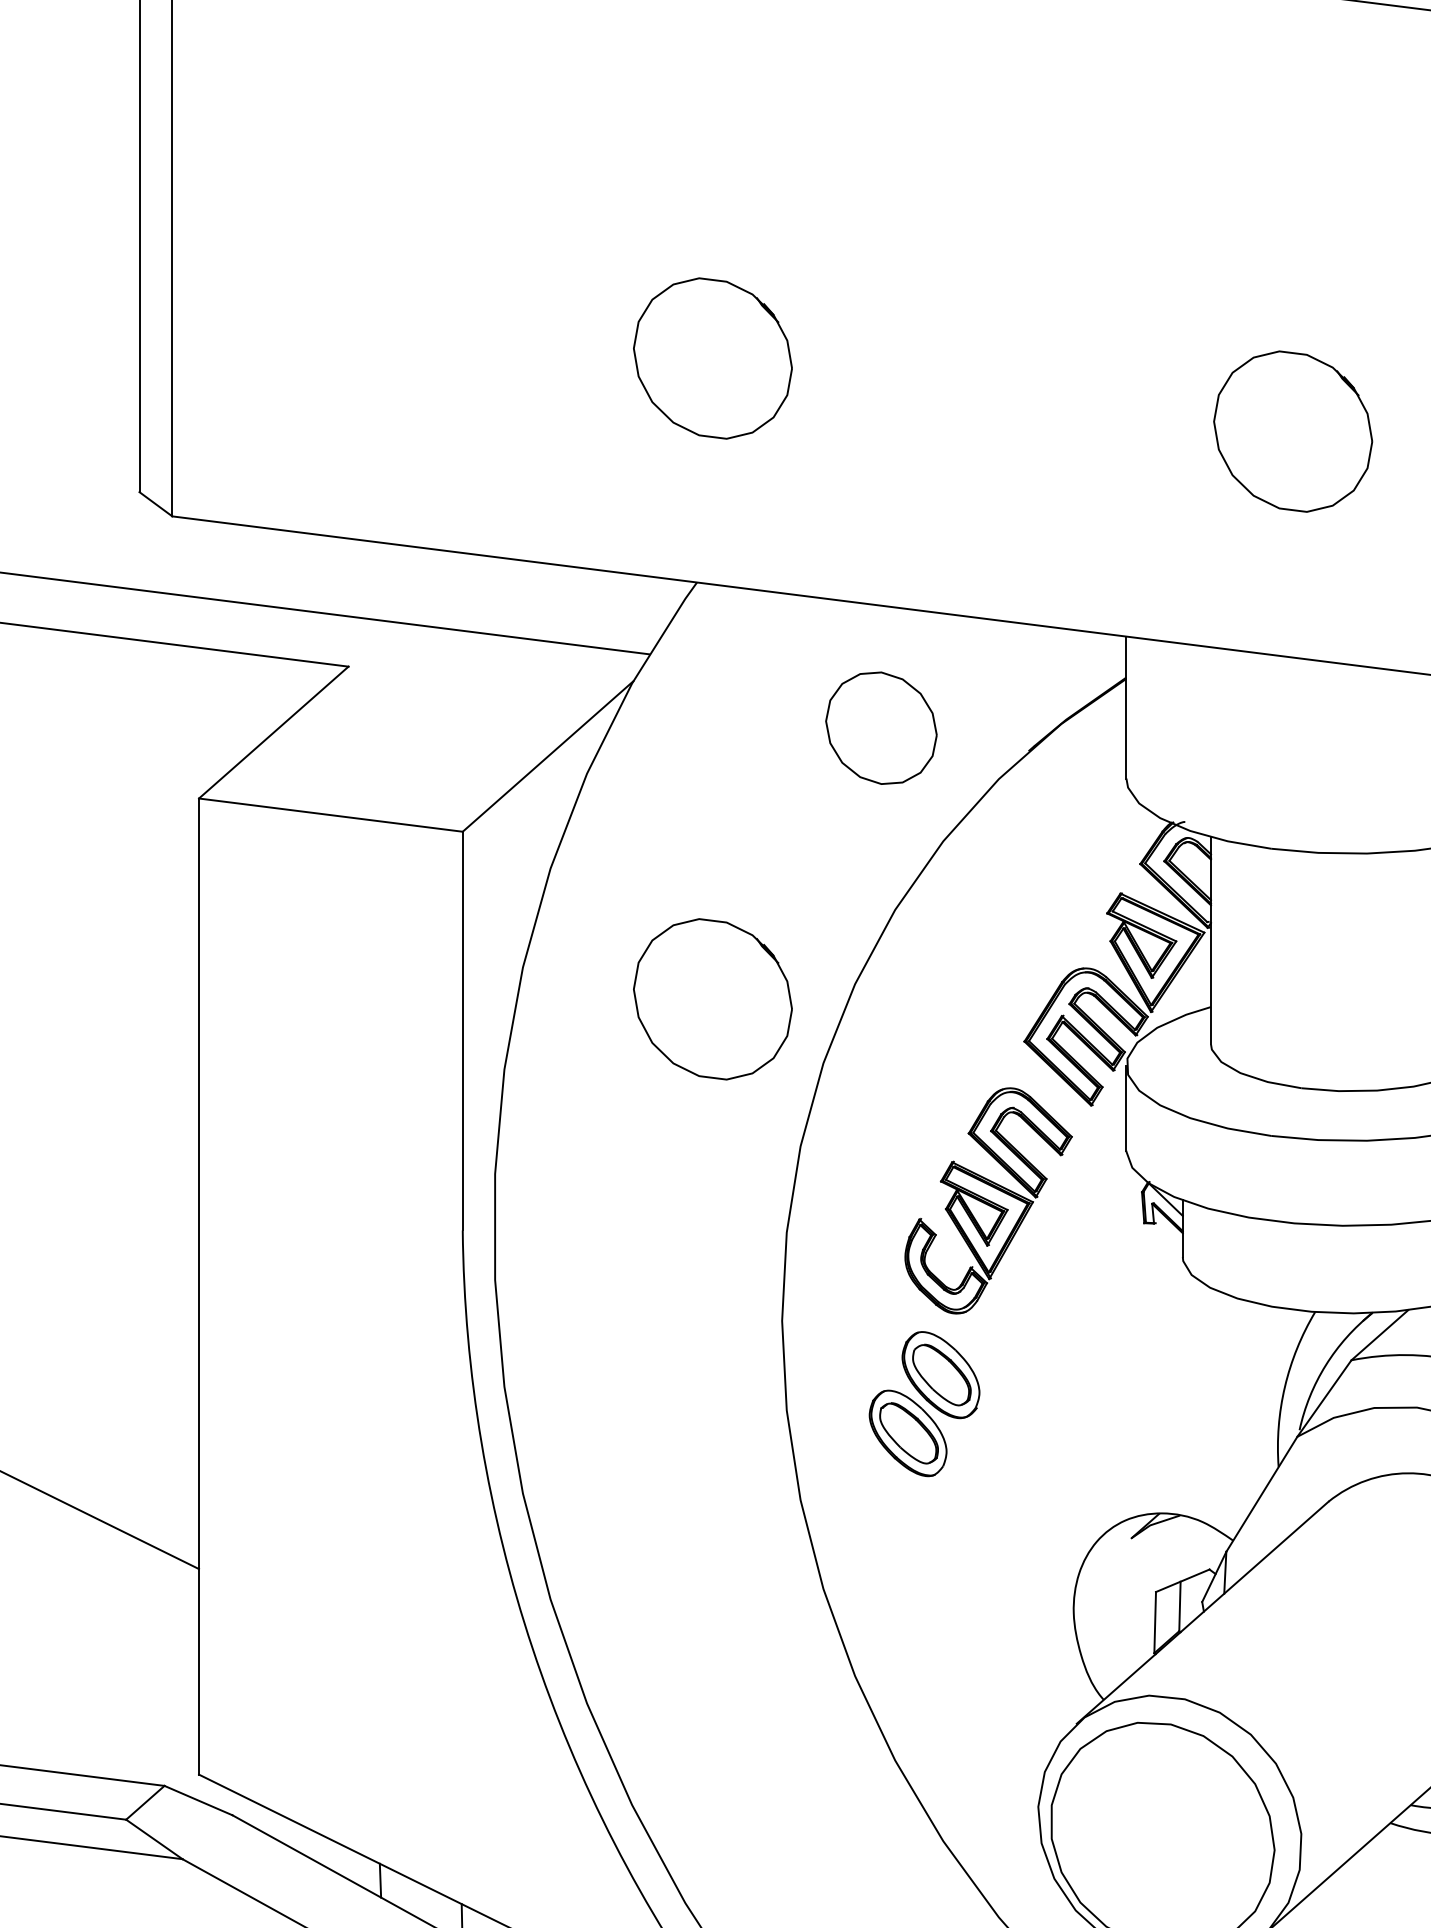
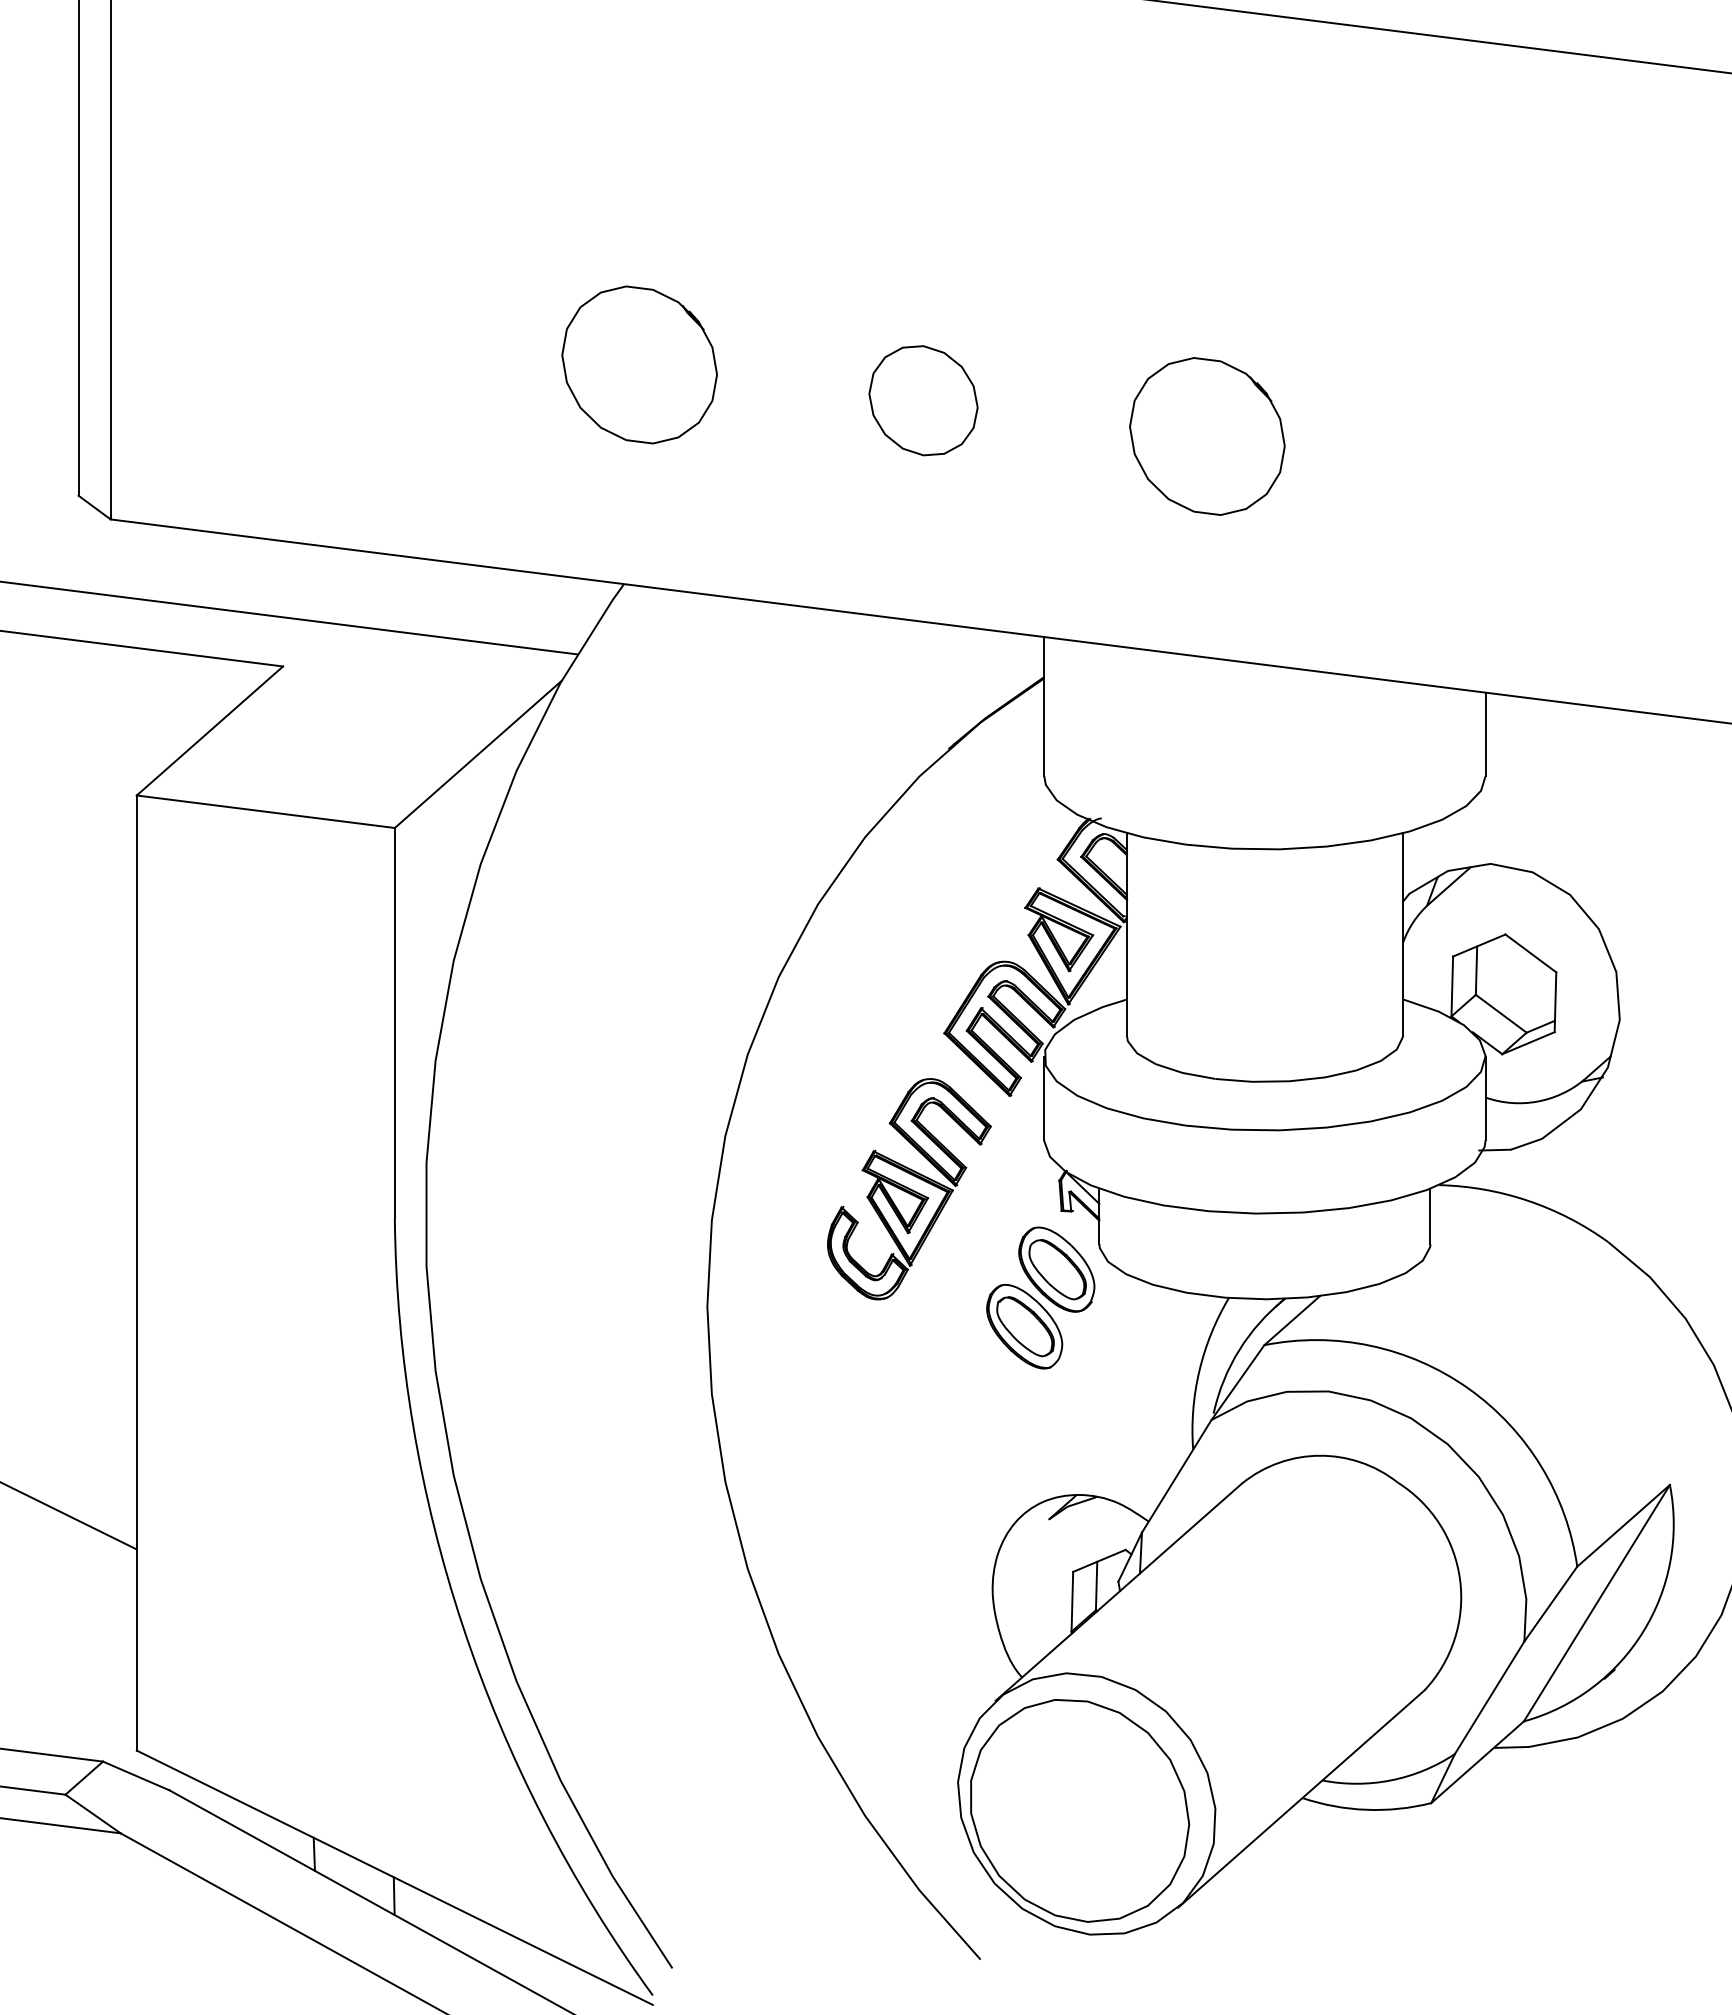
part: (881, 728) -> (923, 400), moved
part: (712, 998) -> (639, 991), removed
part: (924, 1403) -> (1040, 1297), moved

